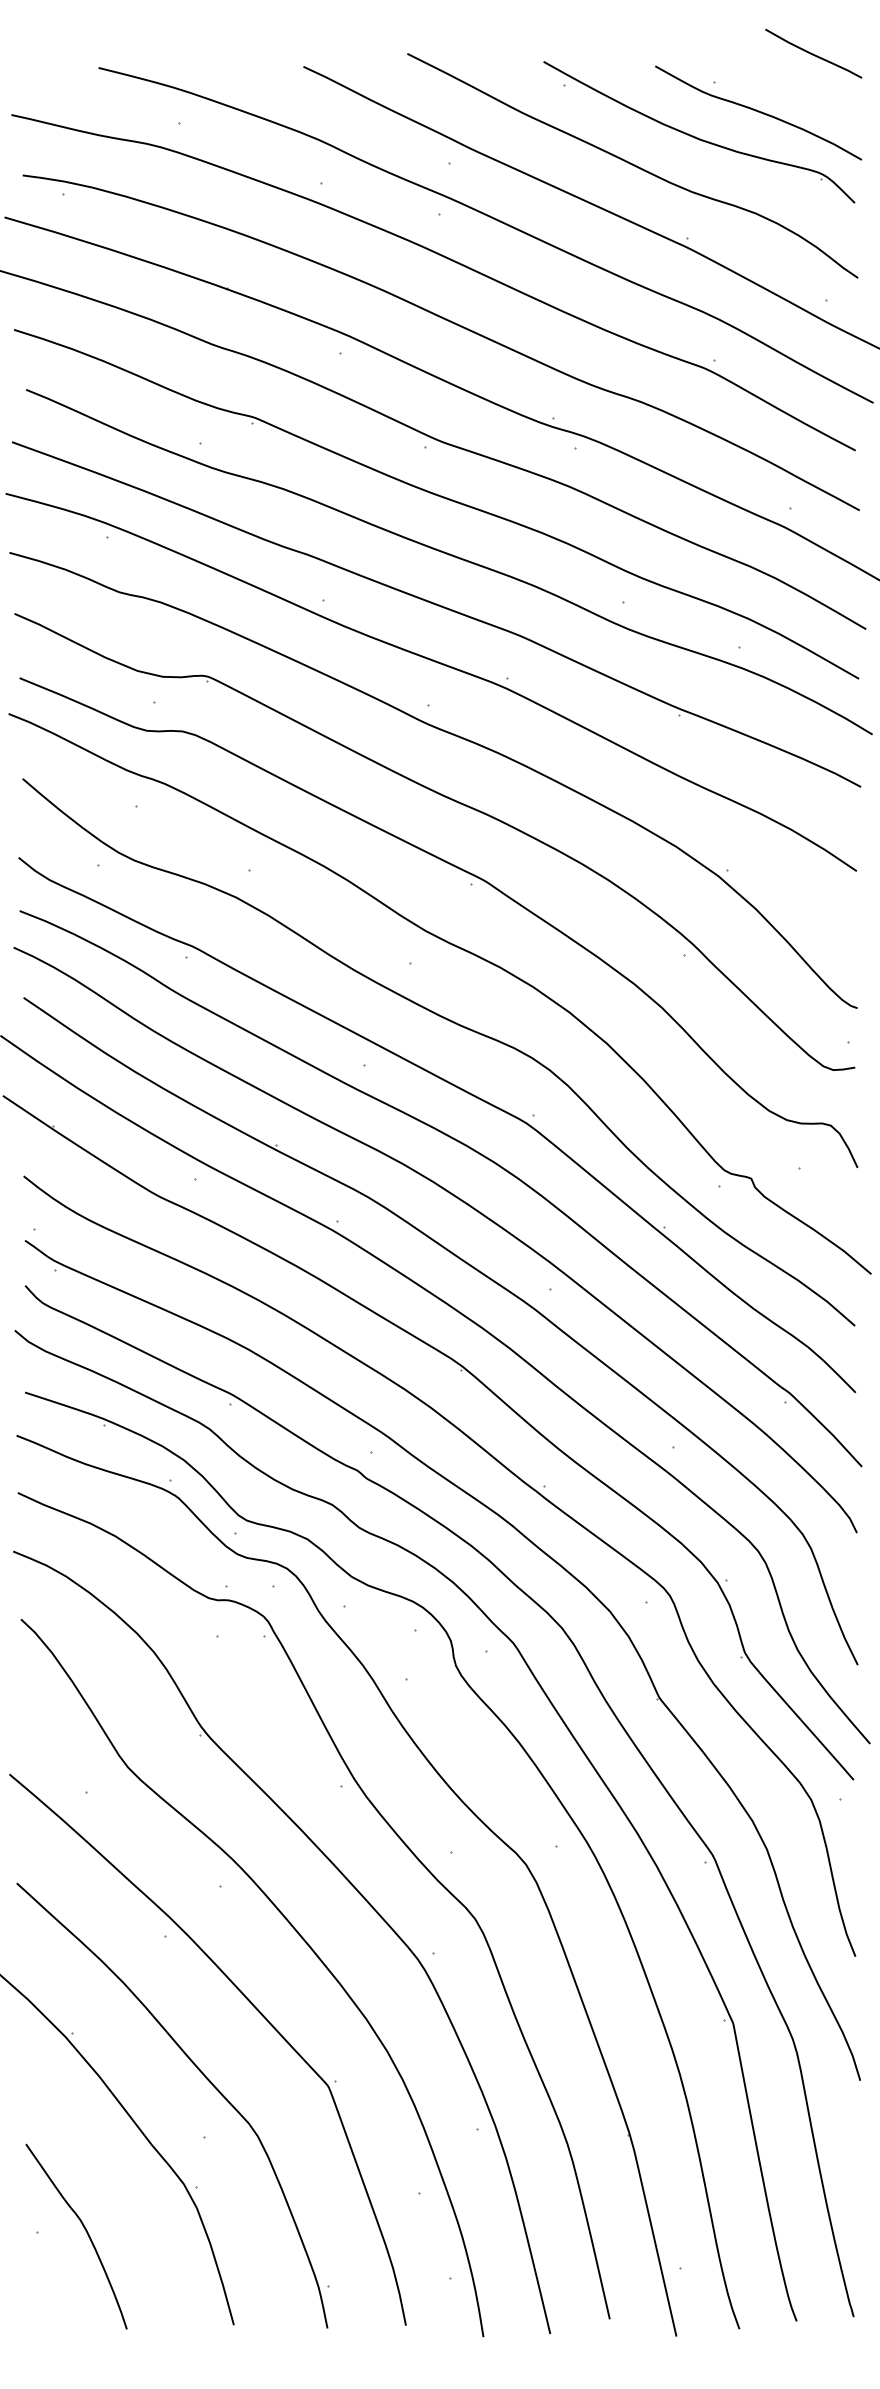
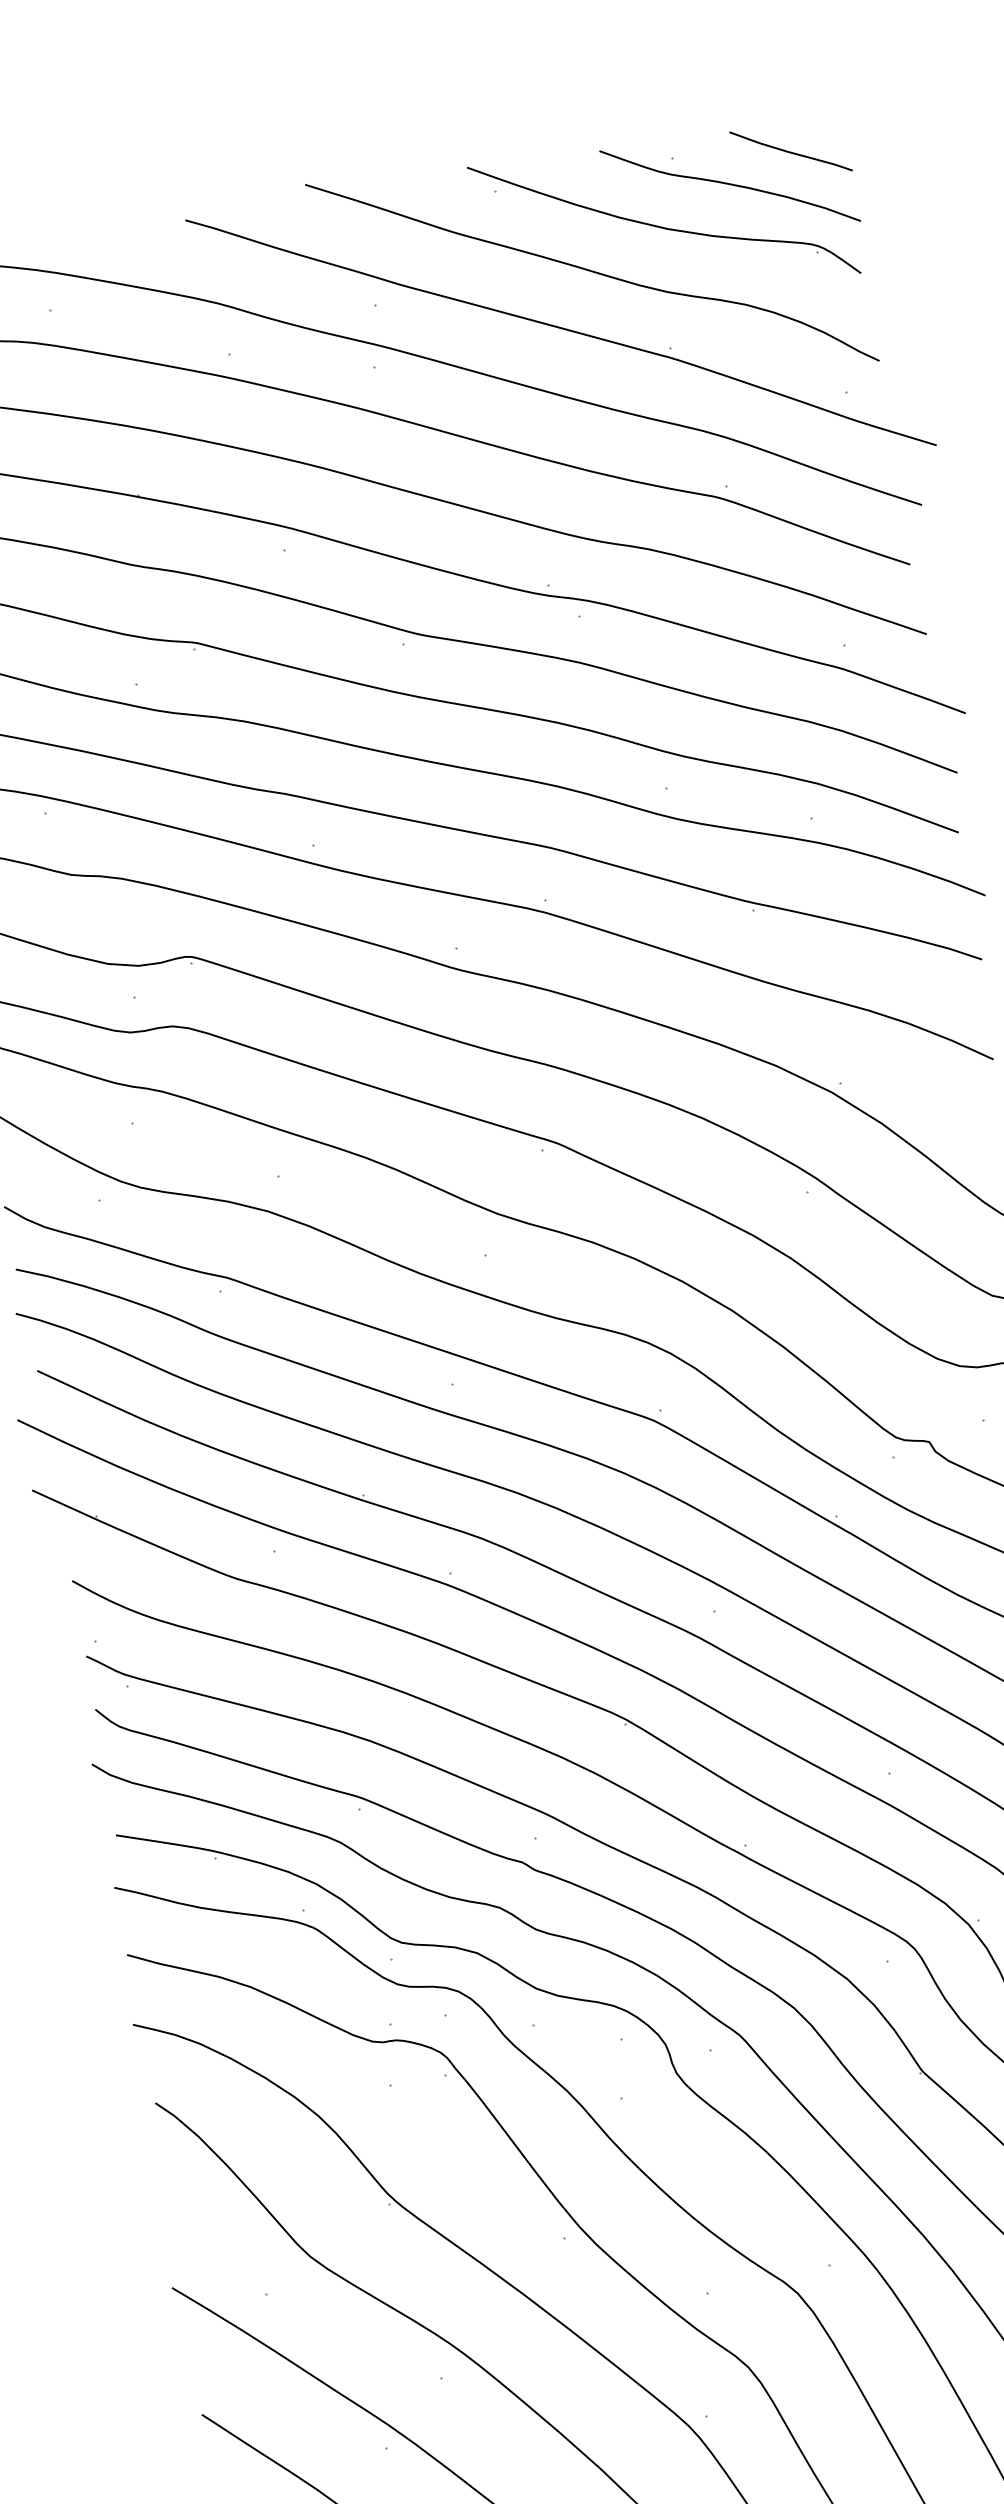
curve: (813, 53) -> (790, 151), moved

